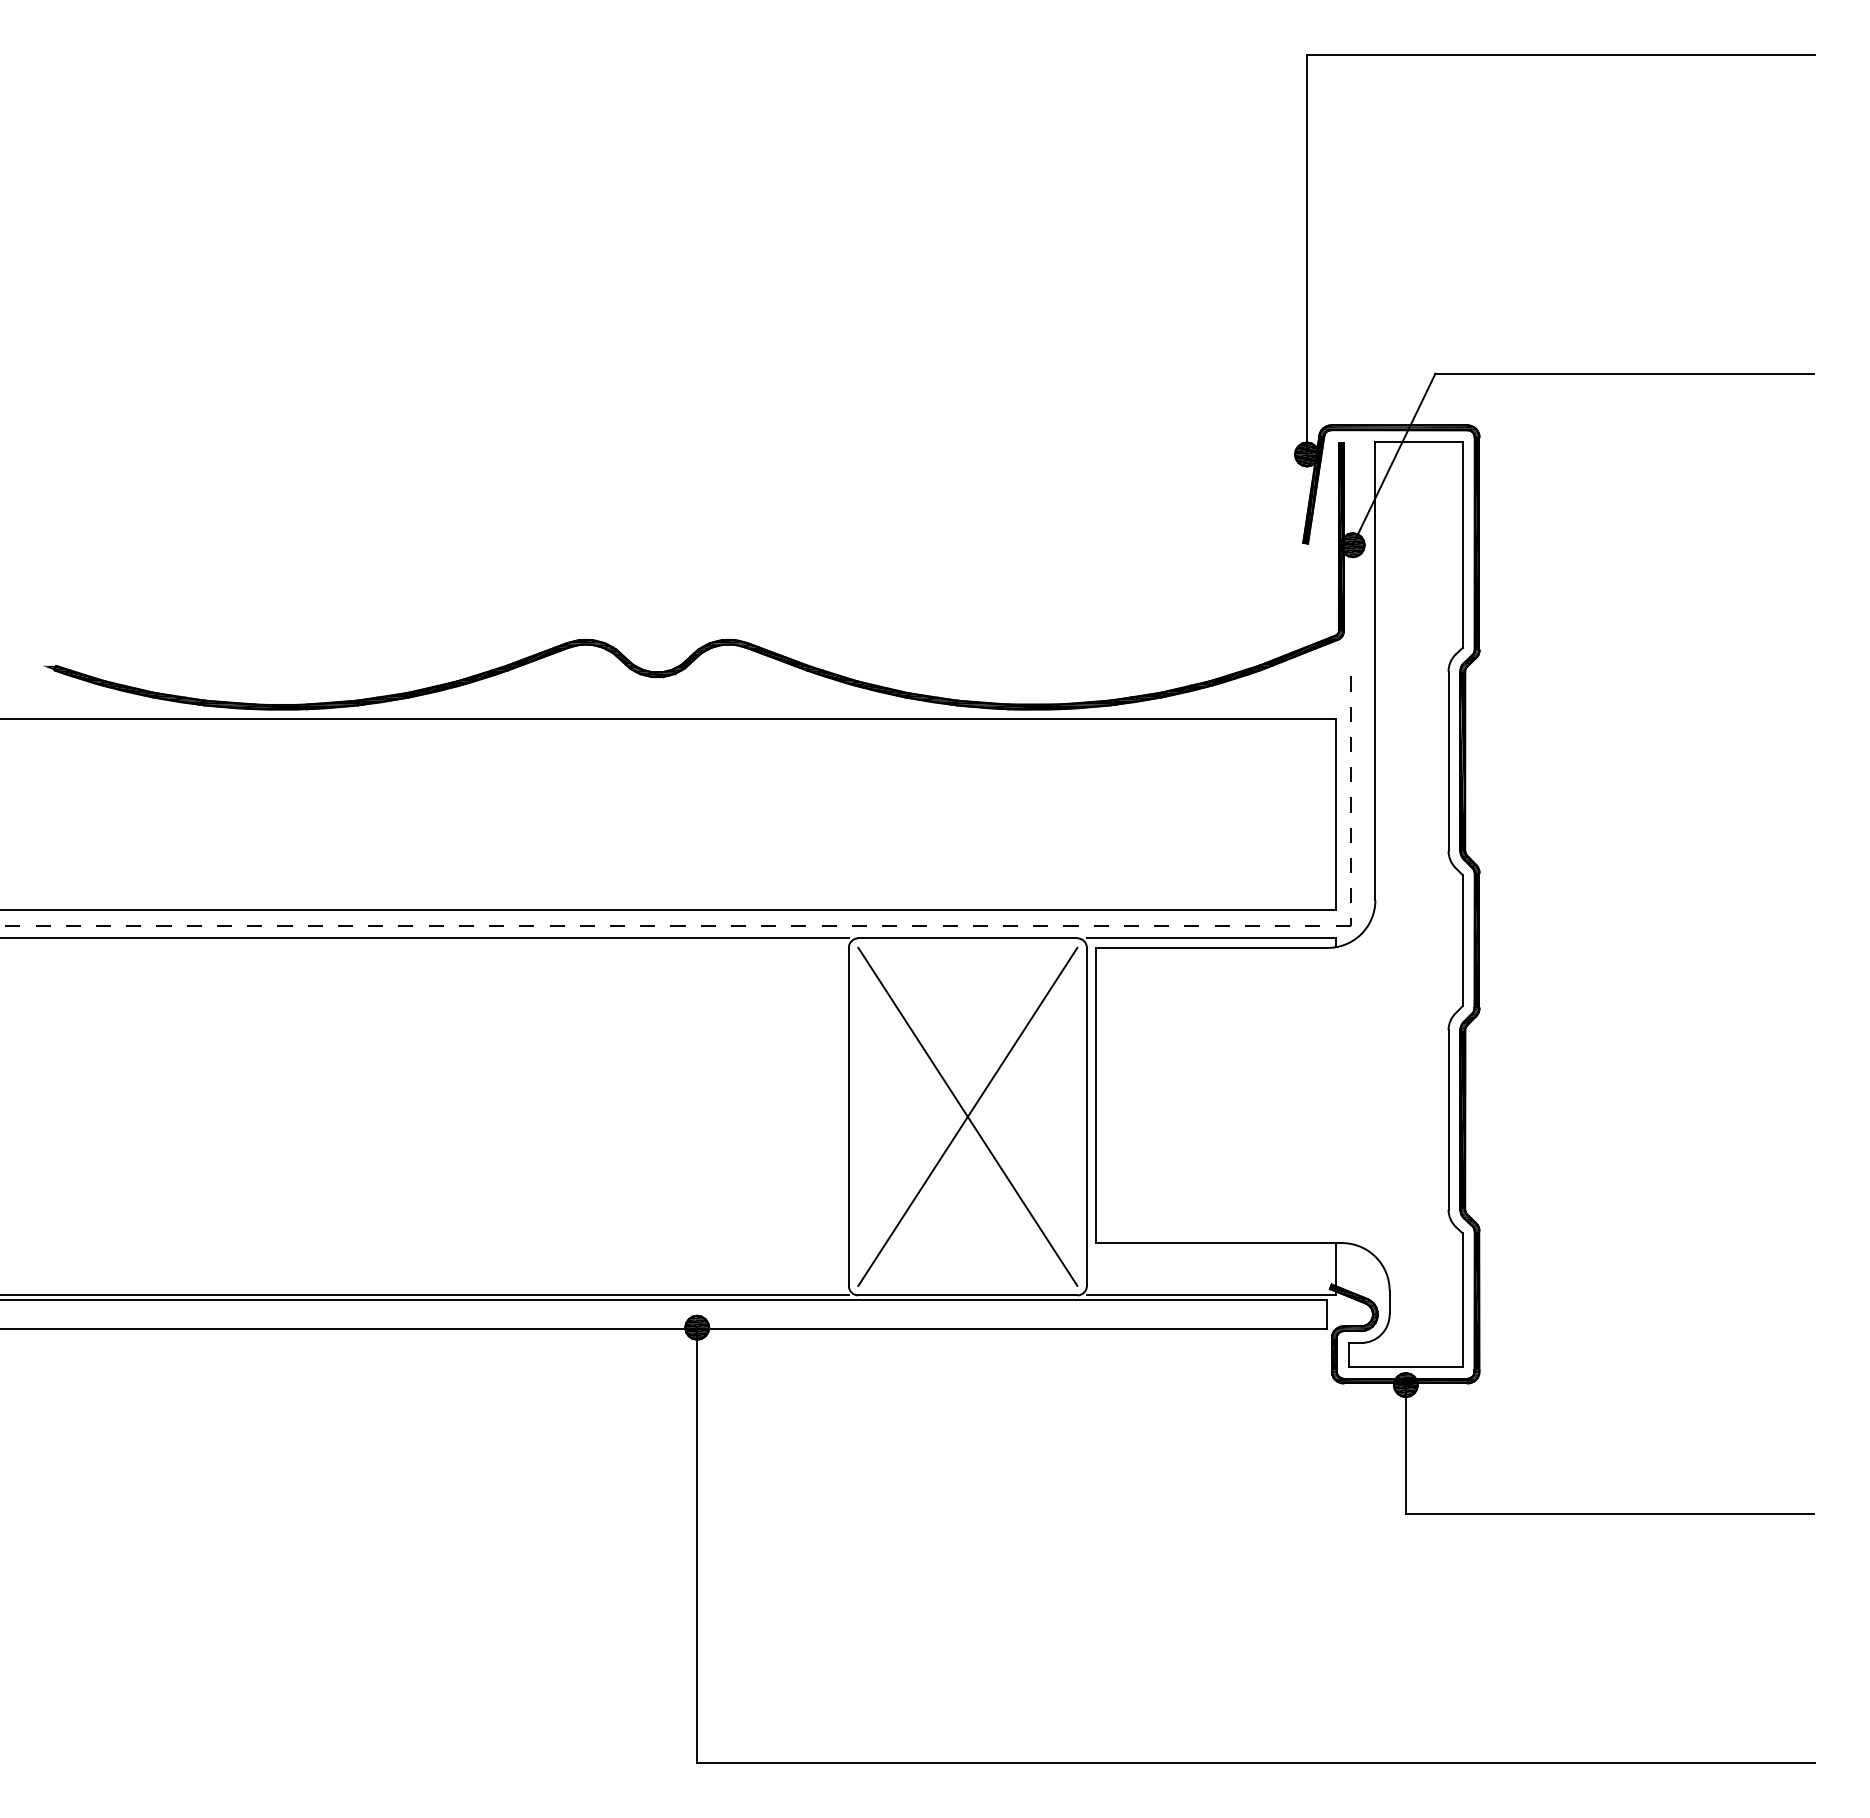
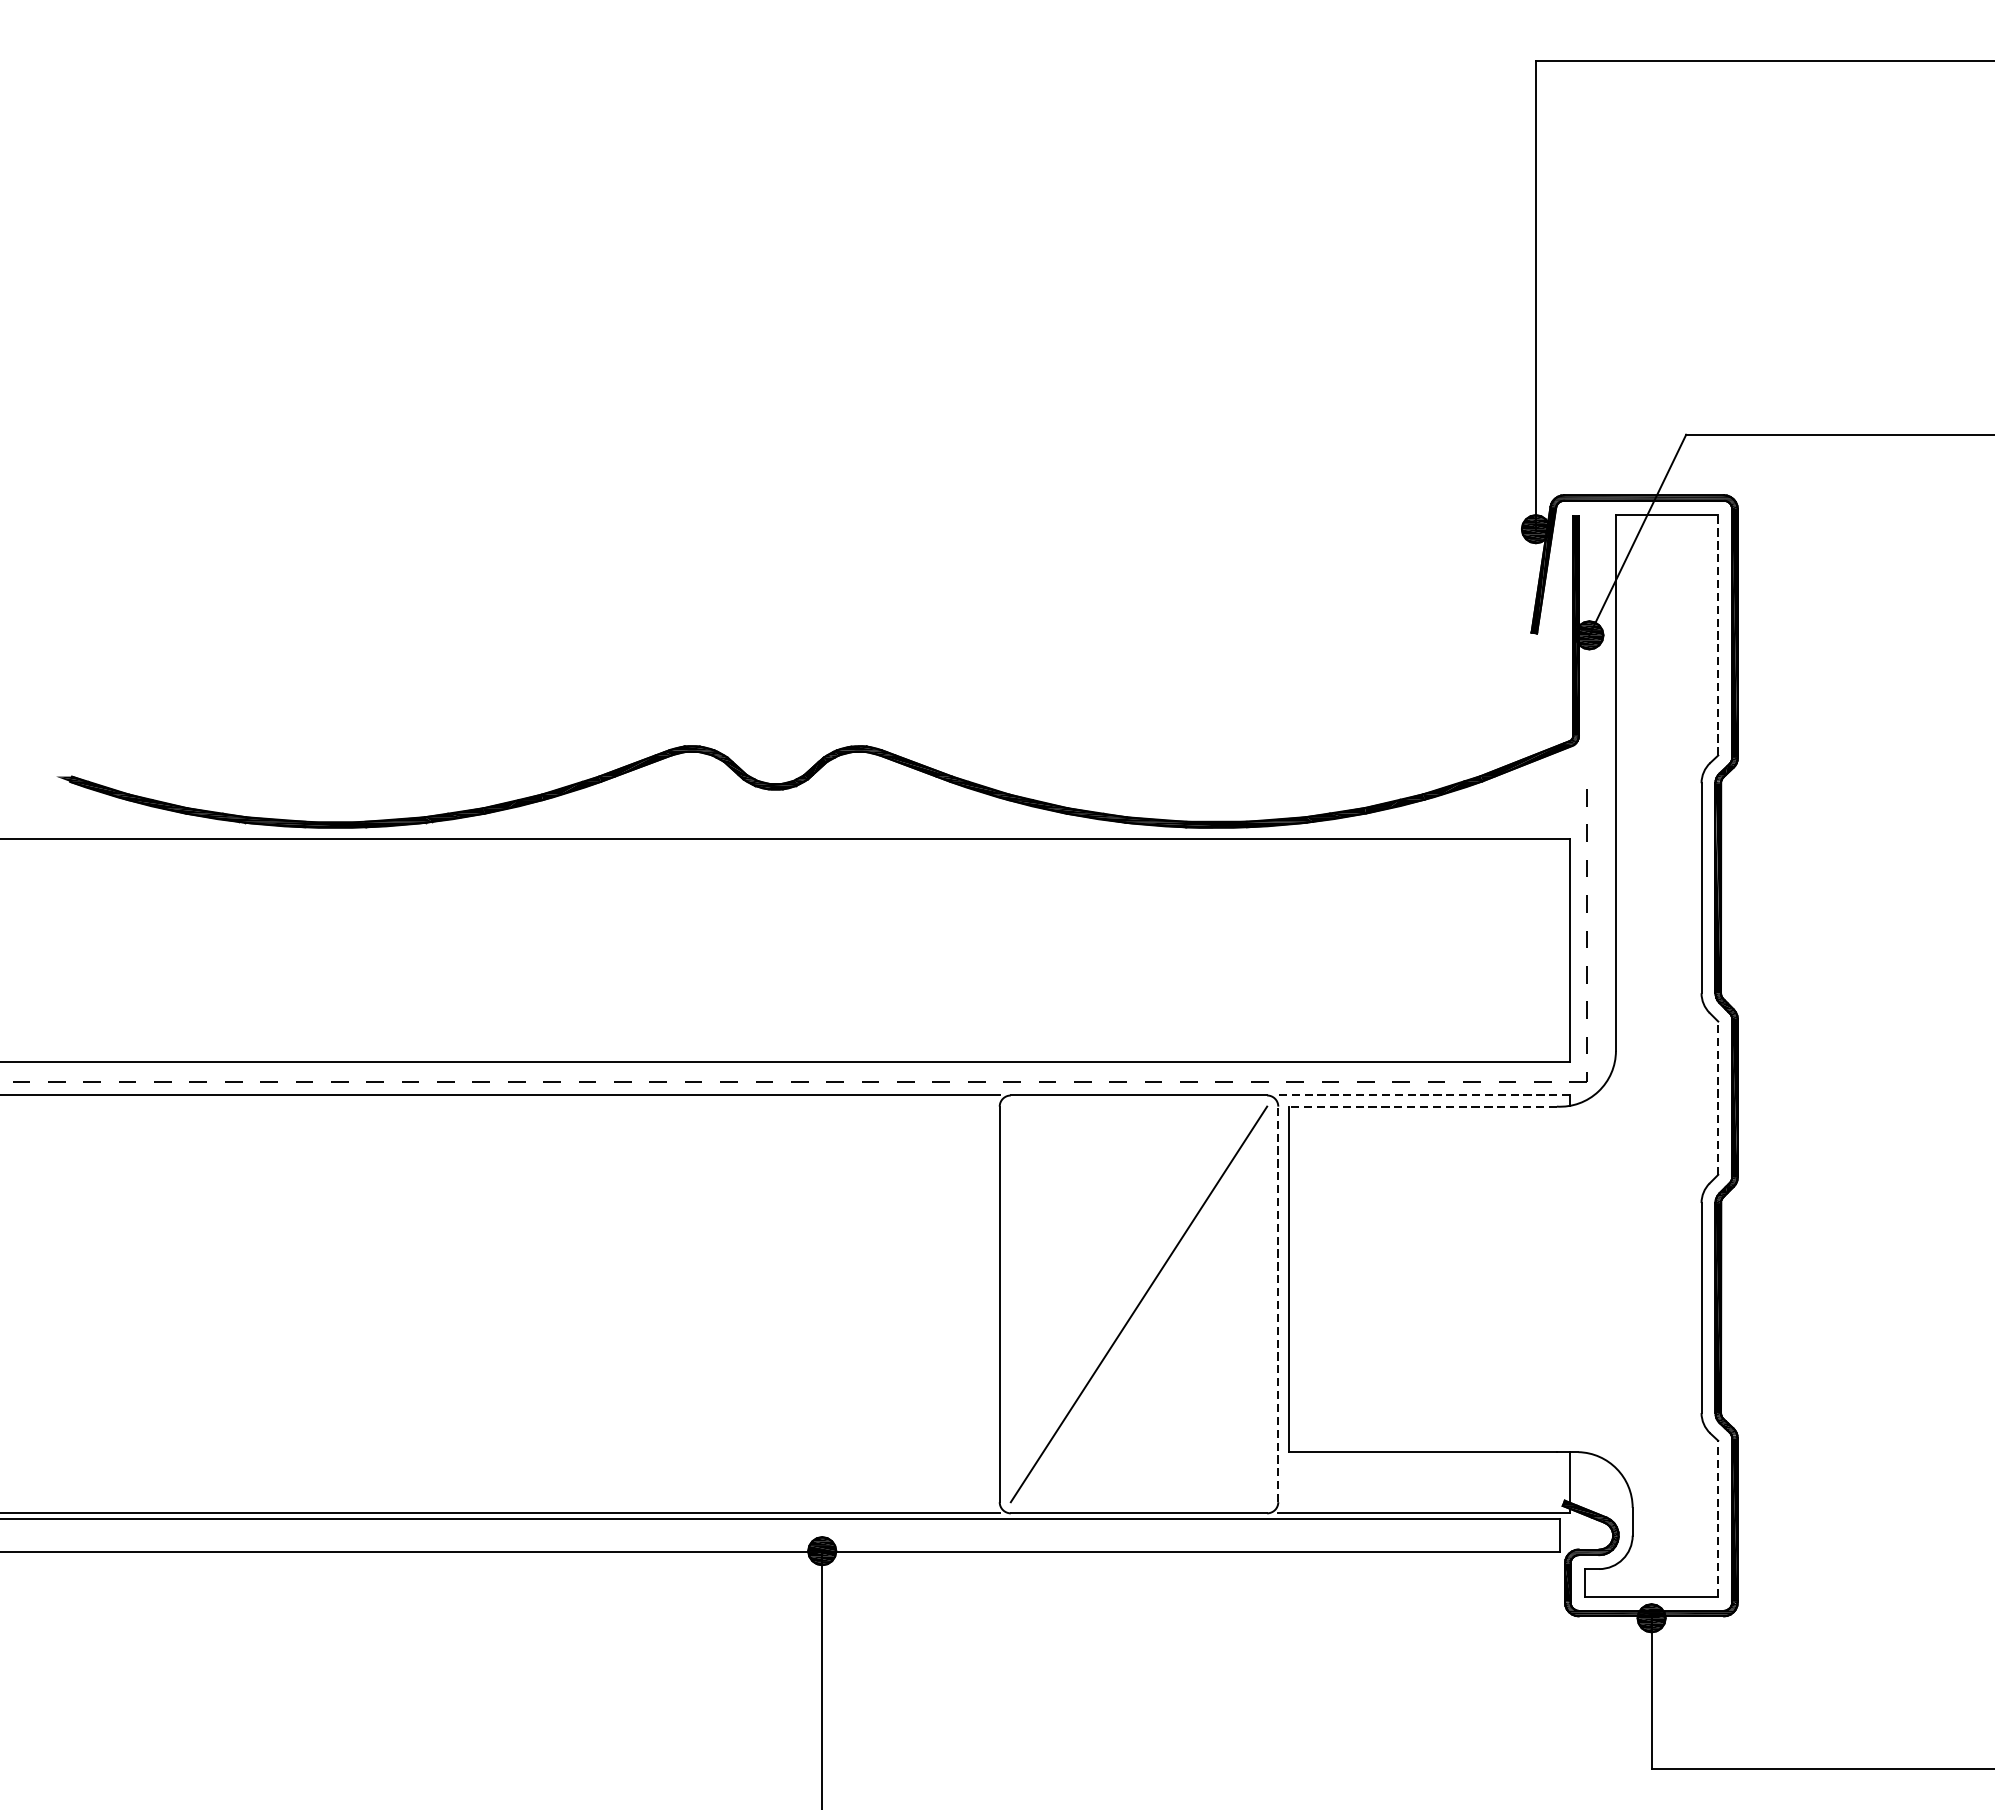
line: (1462, 544) -> (1717, 634), solid -> dashed
line: (1211, 938) -> (1424, 1095), solid -> dashed
line: (1462, 940) -> (1717, 1097), solid -> dashed
line: (1210, 947) -> (1422, 1106), solid -> dashed
line: (967, 1116) -> (1138, 1303), removed
line: (1086, 1116) -> (1277, 1303), solid -> dashed
line: (1462, 1300) -> (1717, 1519), solid -> dashed

